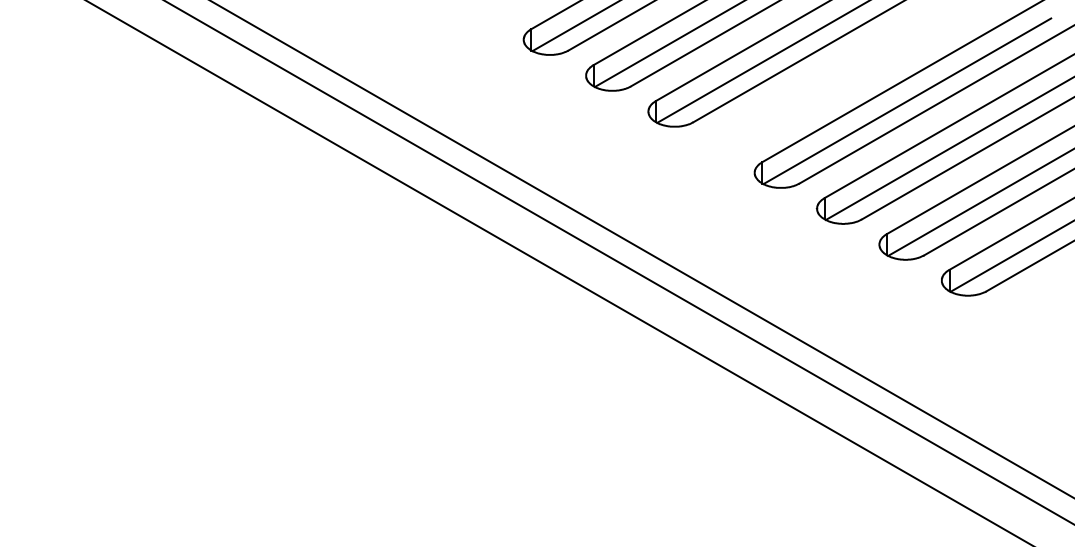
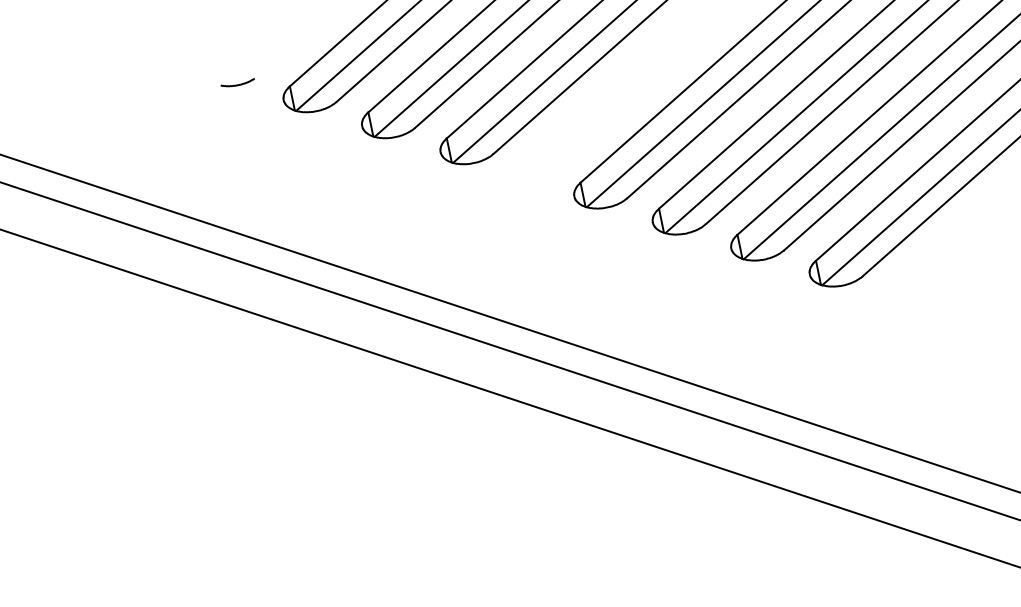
curve: (487, 18) -> (237, 84), added

